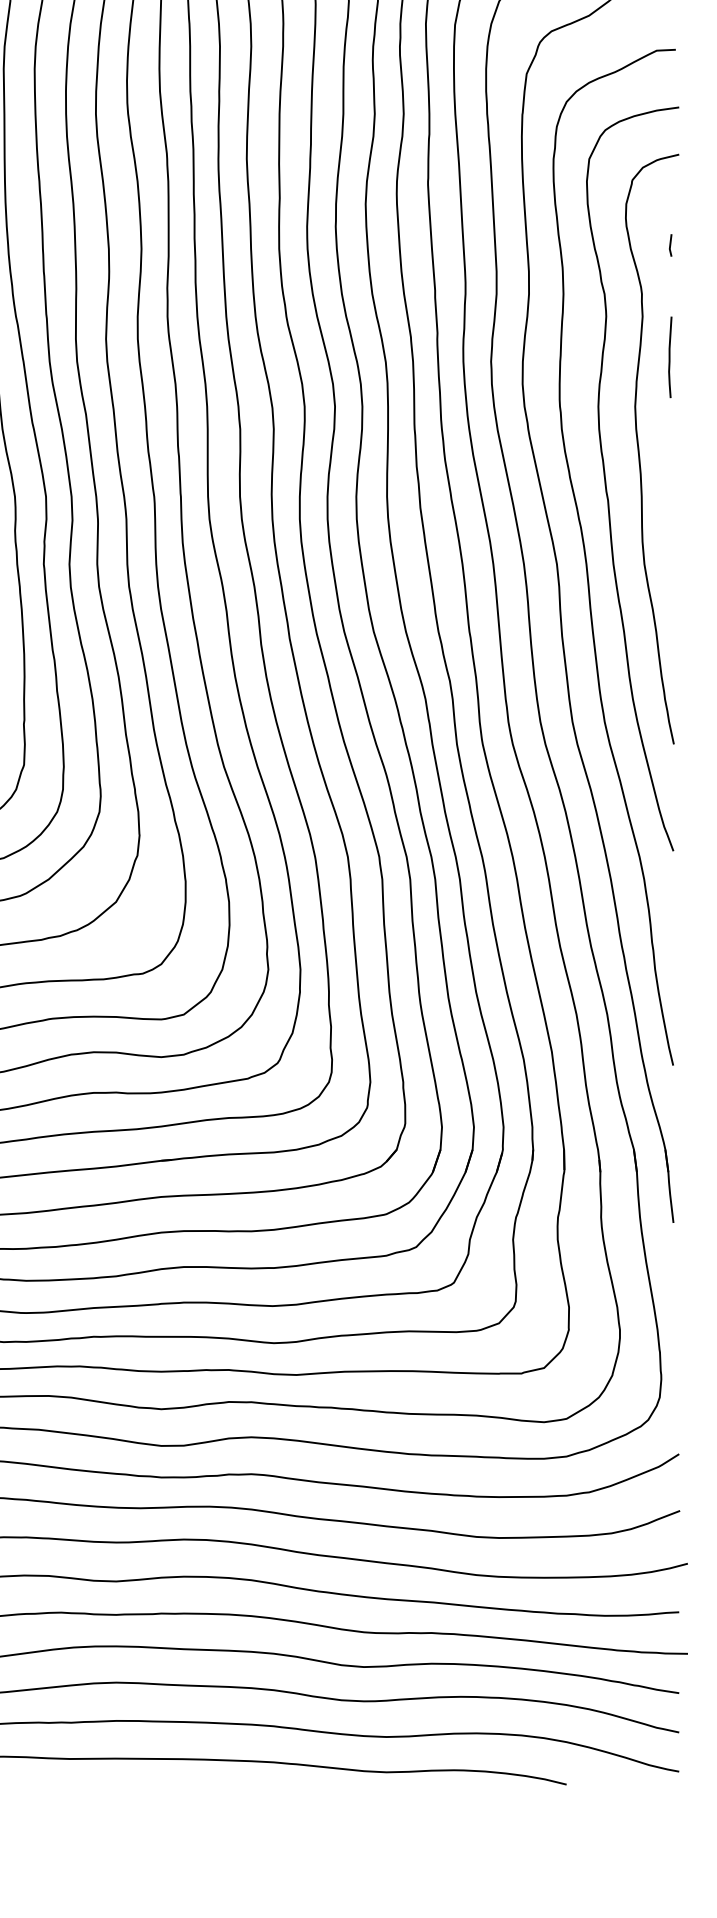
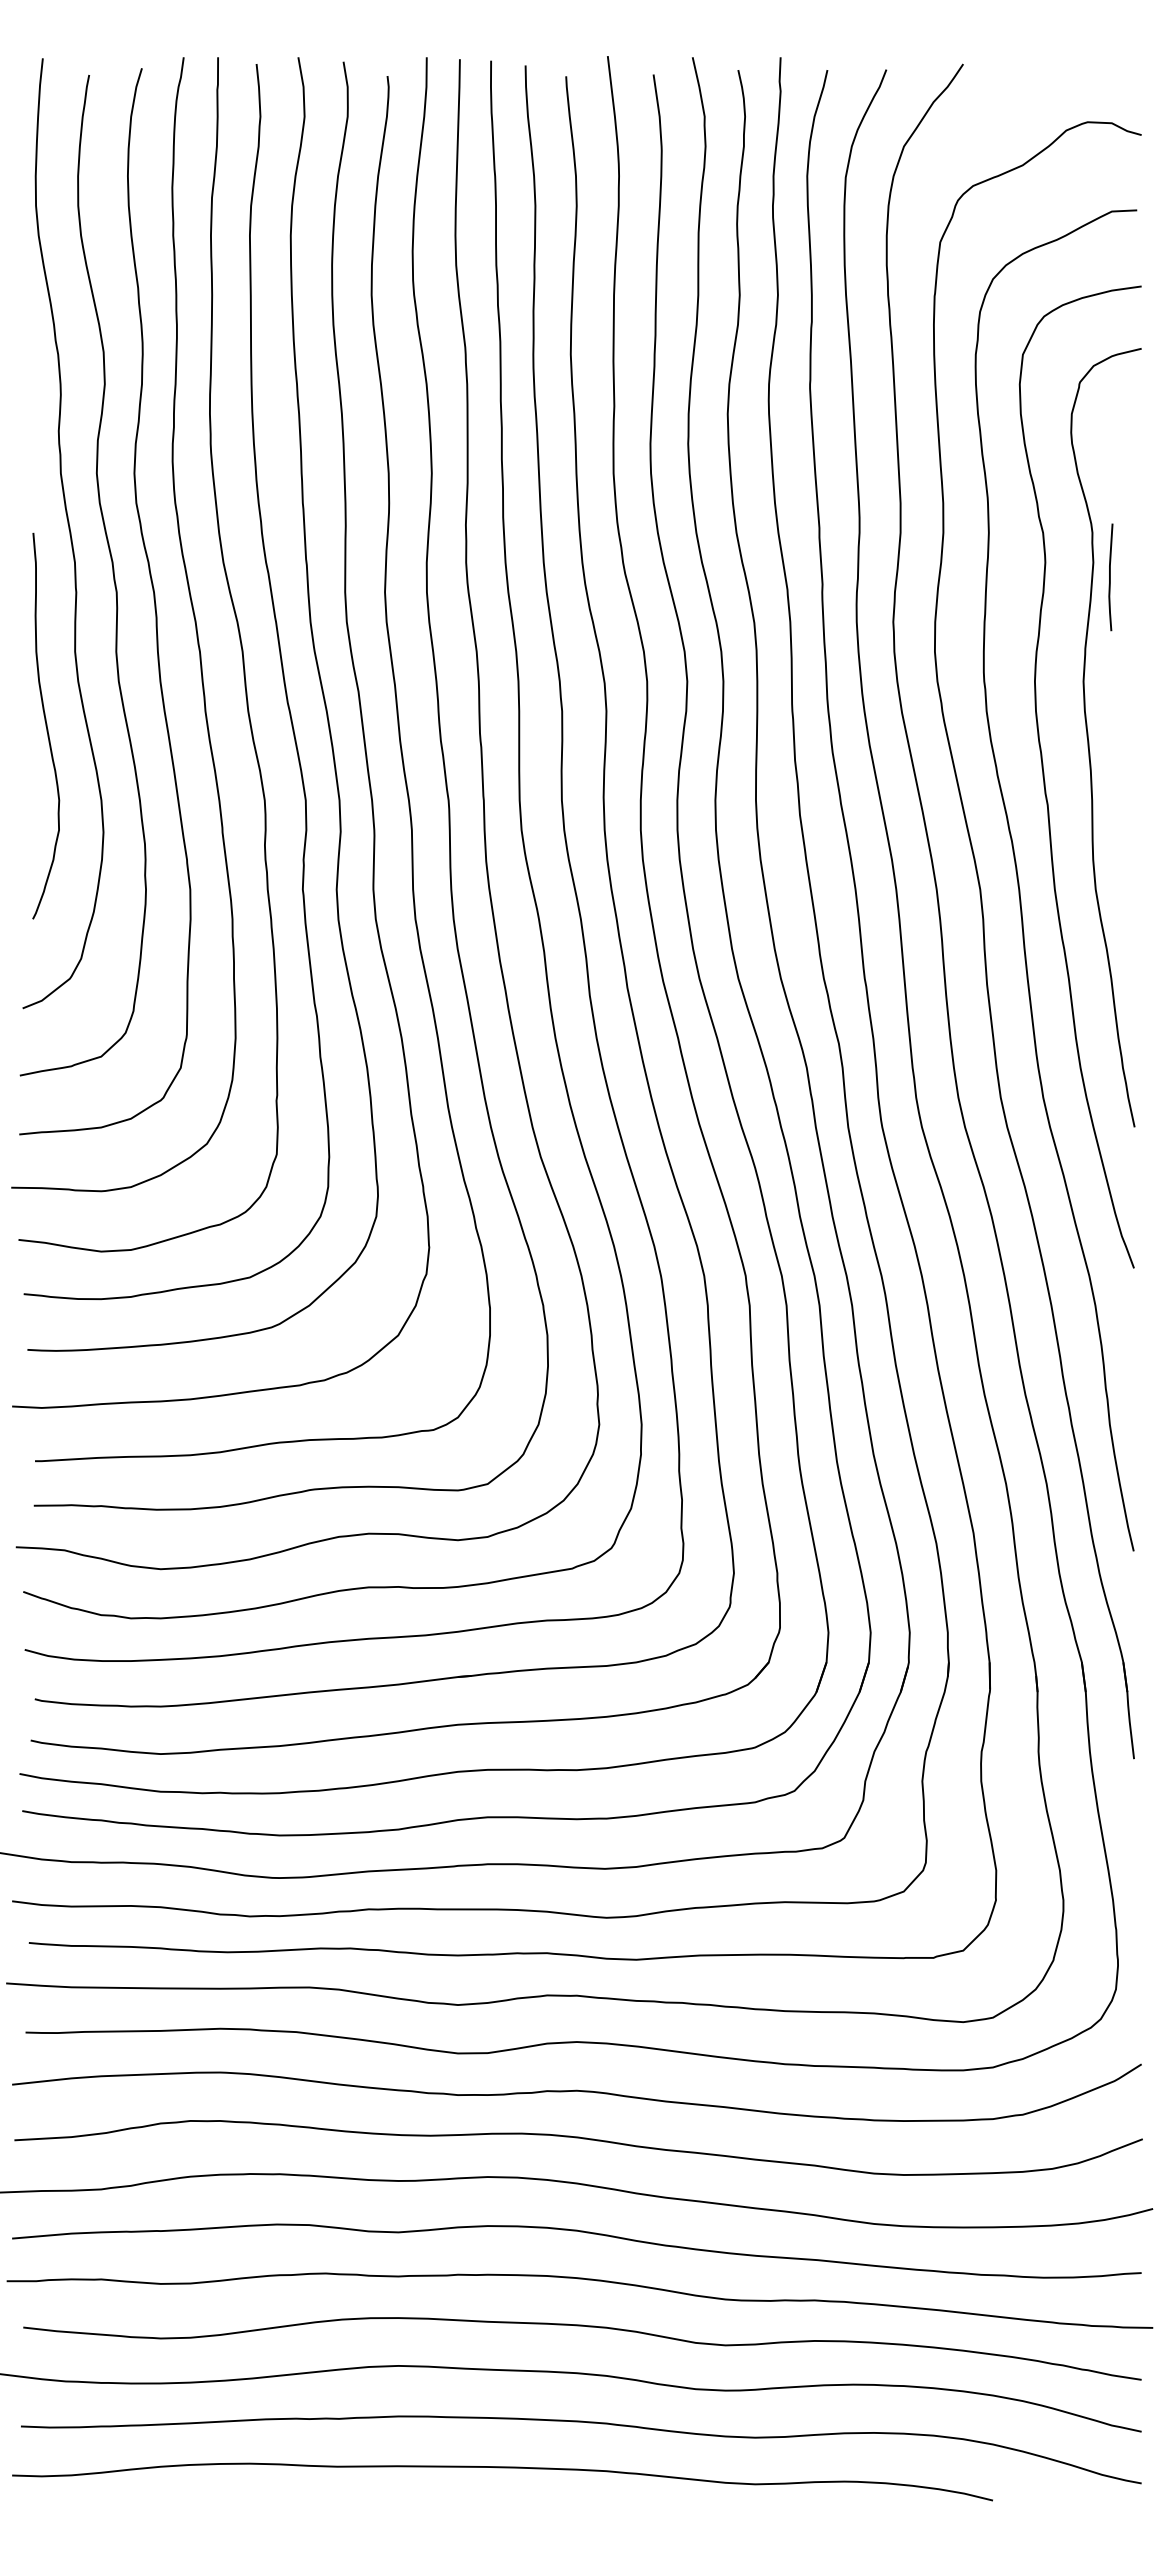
line: (670, 245) -> (1130, 468), removed
curve: (670, 357) -> (1110, 577), moved

